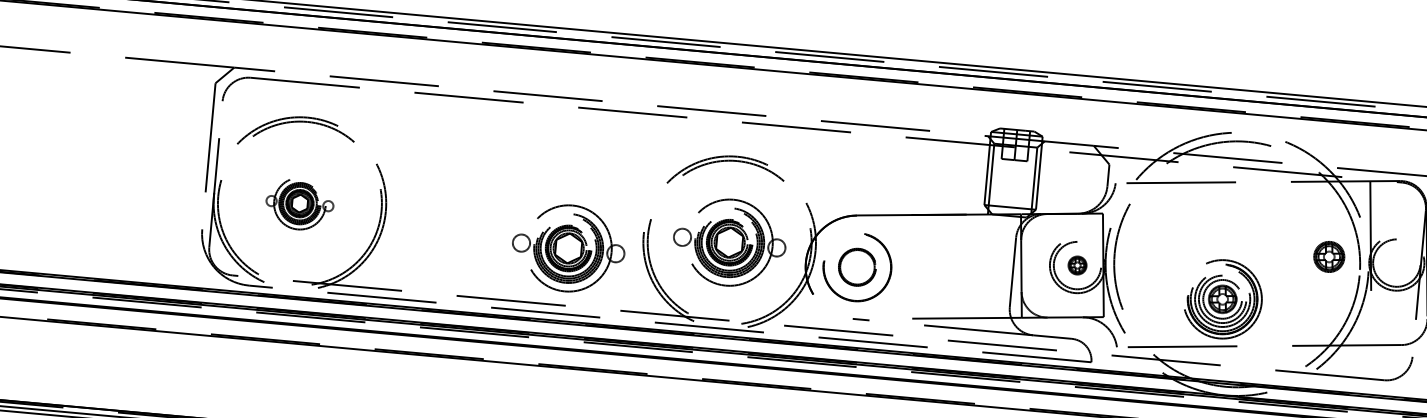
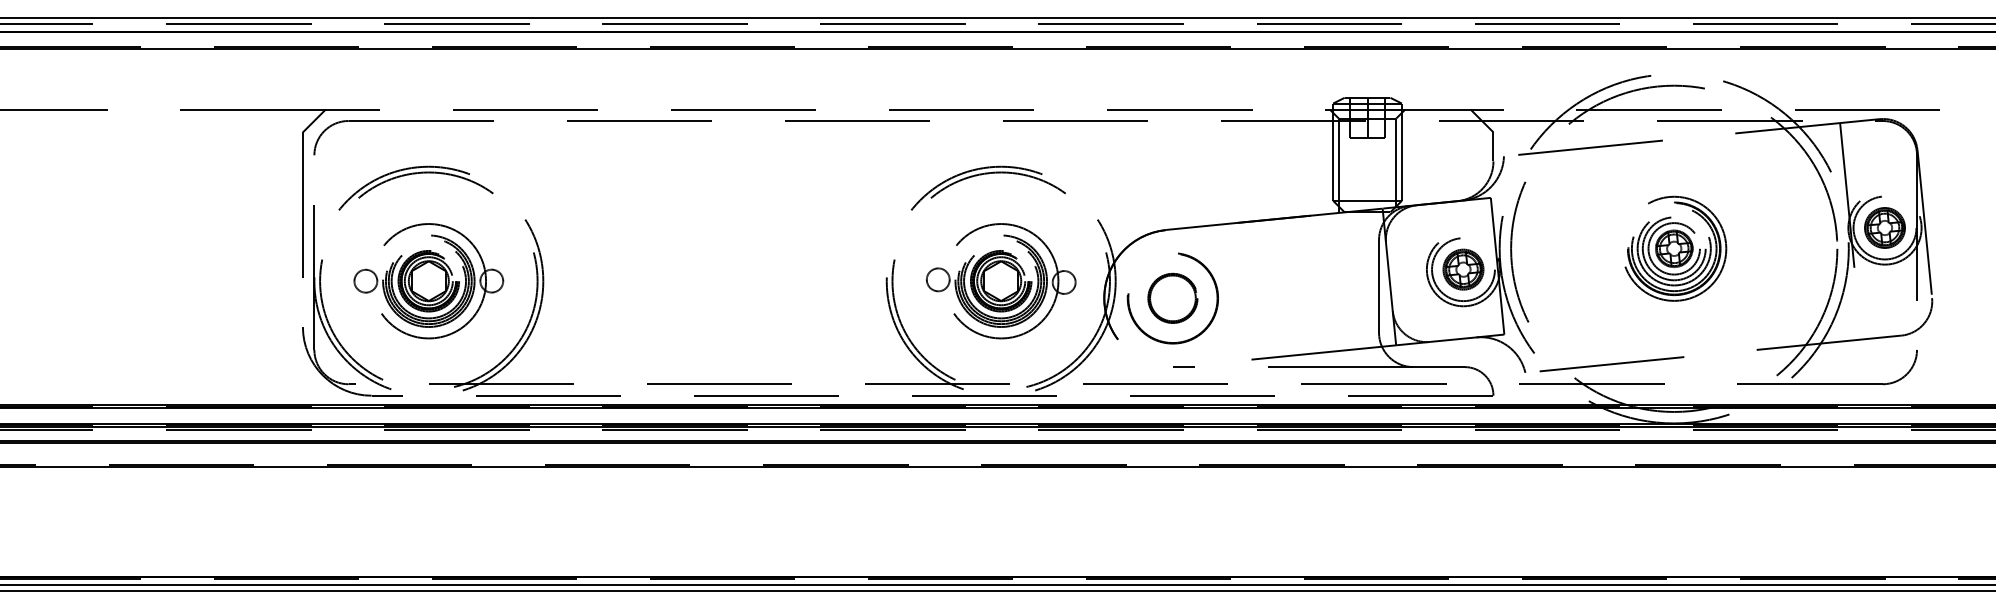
part: (299, 203) -> (428, 281), size x1.67
part: (568, 248) -> (789, 308), removed
part: (1328, 256) -> (1884, 227), moved
part: (1077, 265) -> (1463, 269), size x1.67
part: (1223, 299) -> (1675, 248), moved

